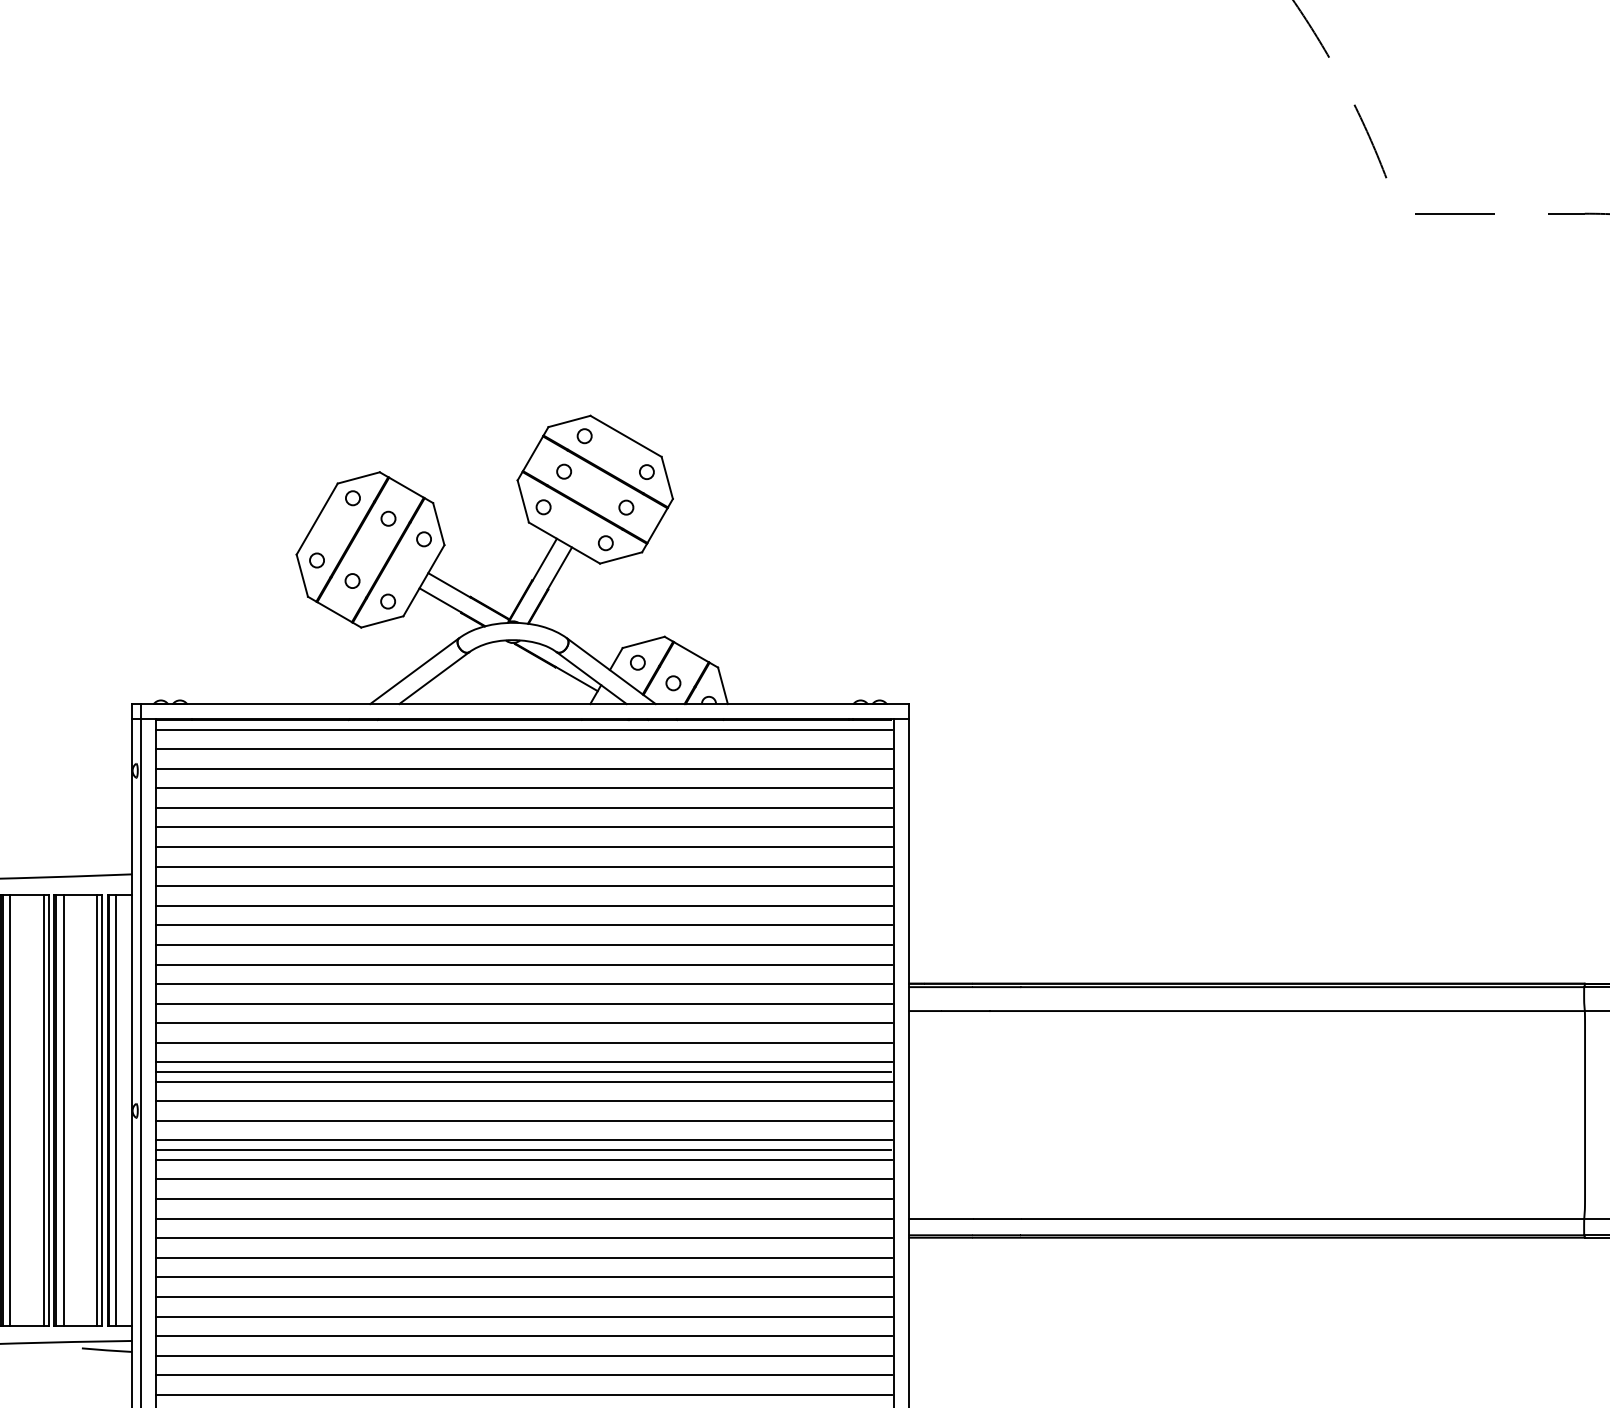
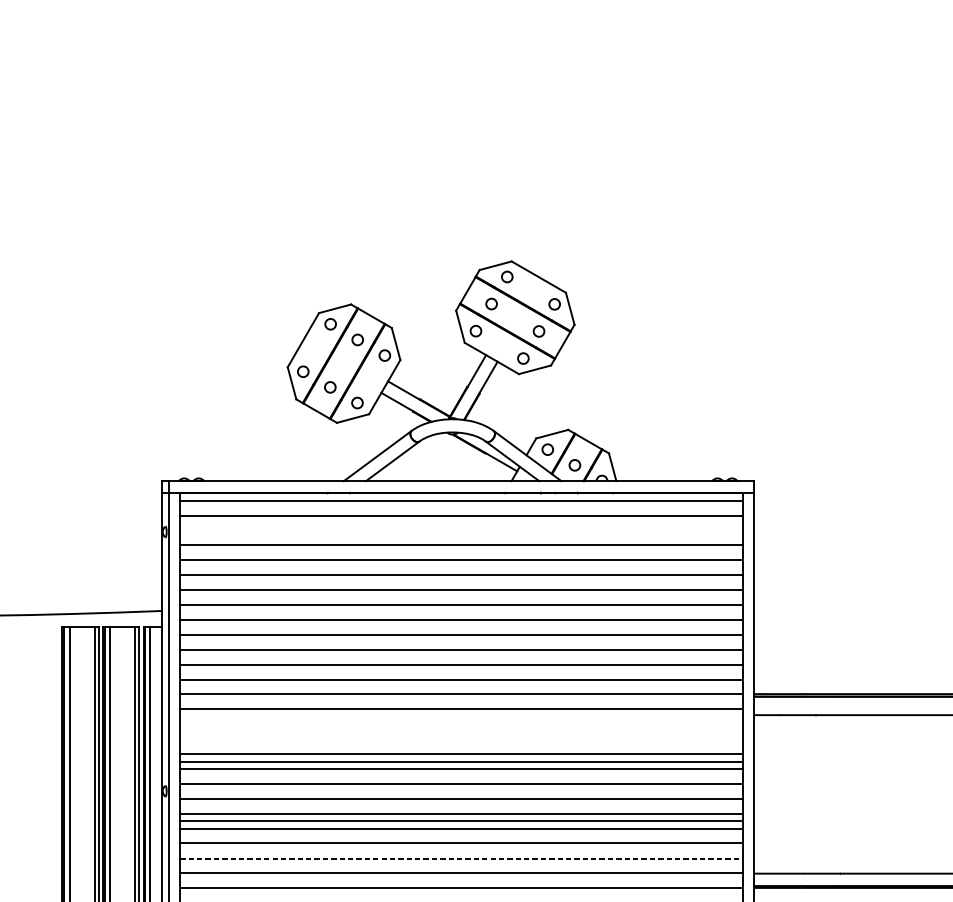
line: (523, 768) -> (460, 530), removed
line: (523, 1022) -> (460, 723), removed
line: (523, 1042) -> (460, 739), removed
line: (524, 1199) -> (461, 858), solid -> dashed

